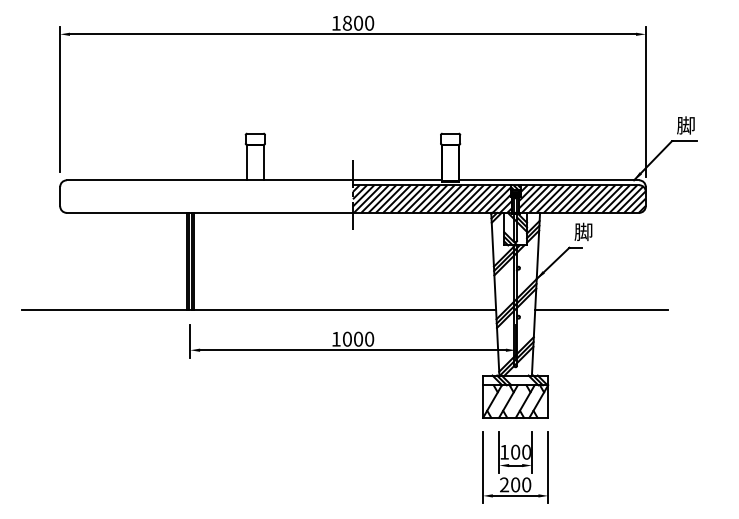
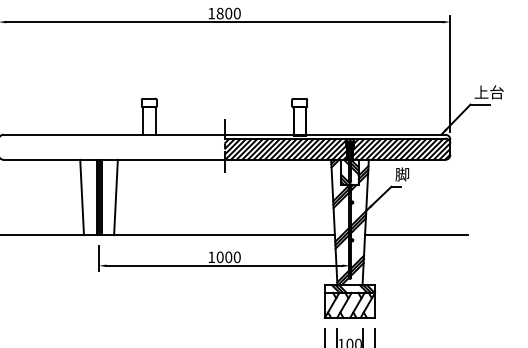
text: (695, 125) -> (488, 92), 脚 -> 上台
line: (167, 261) -> (81, 197), added
line: (211, 261) -> (115, 197), added

